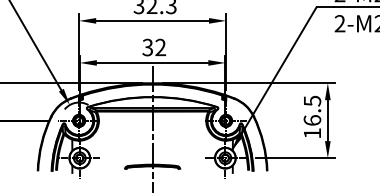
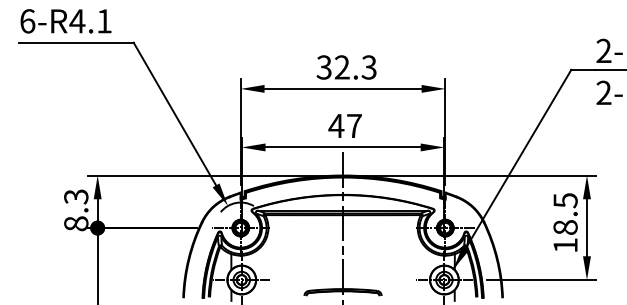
text: (153, 47) -> (344, 125), 32 -> 47
text: (312, 120) -> (565, 227), 16.5 -> 18.5

